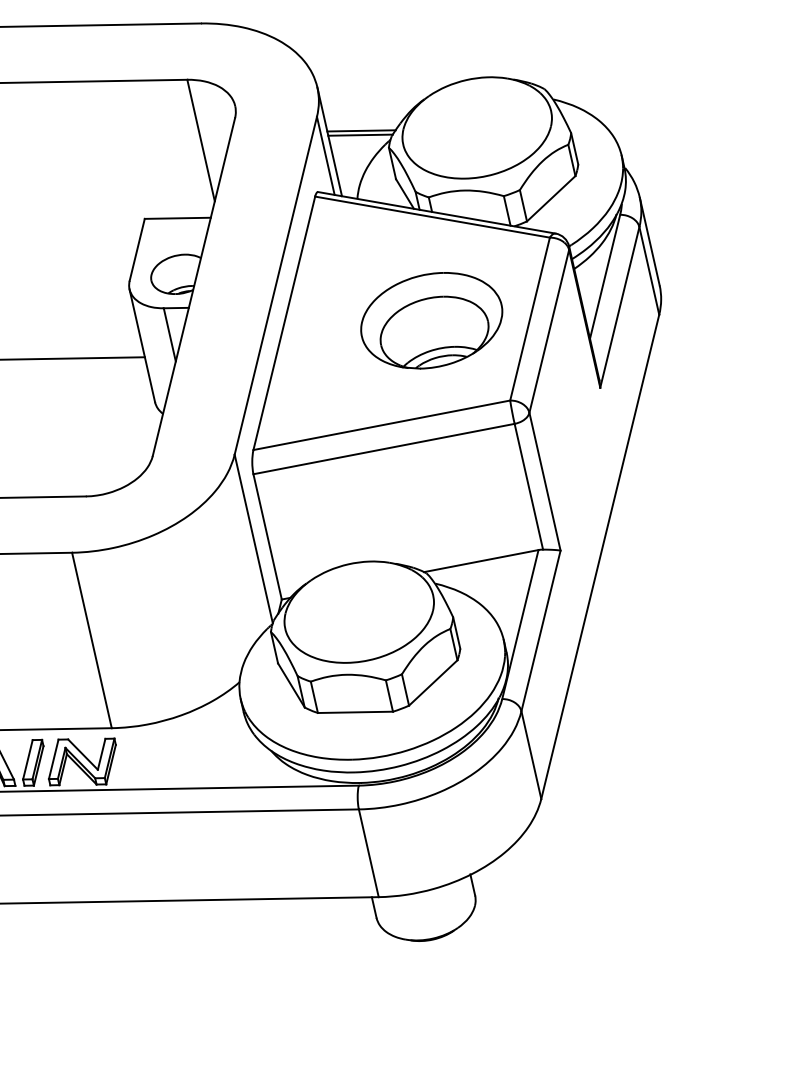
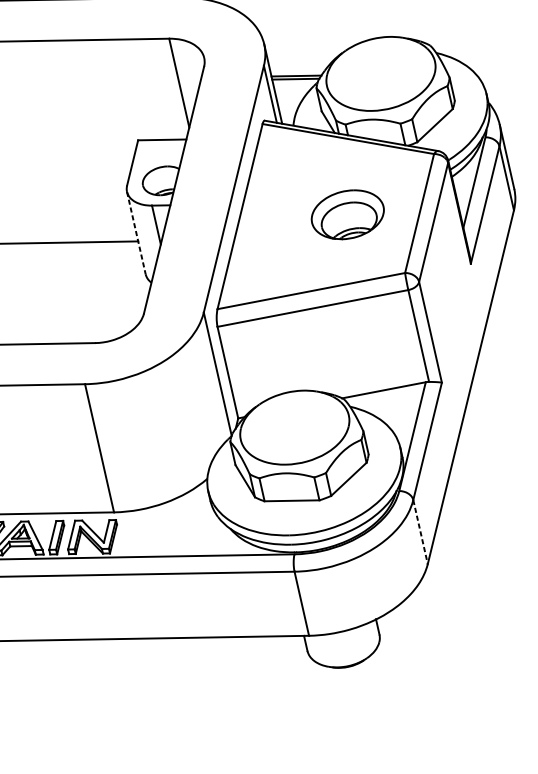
part: (431, 320) -> (347, 214), size x0.7
line: (142, 345) -> (136, 232), solid -> dashed
line: (531, 755) -> (420, 532), solid -> dashed

